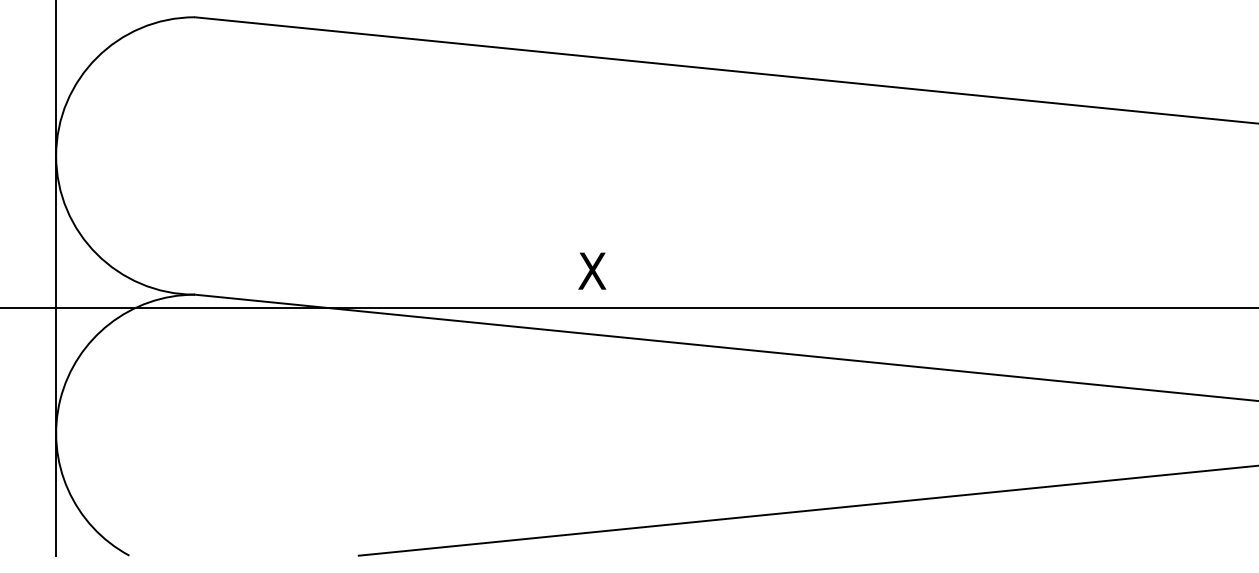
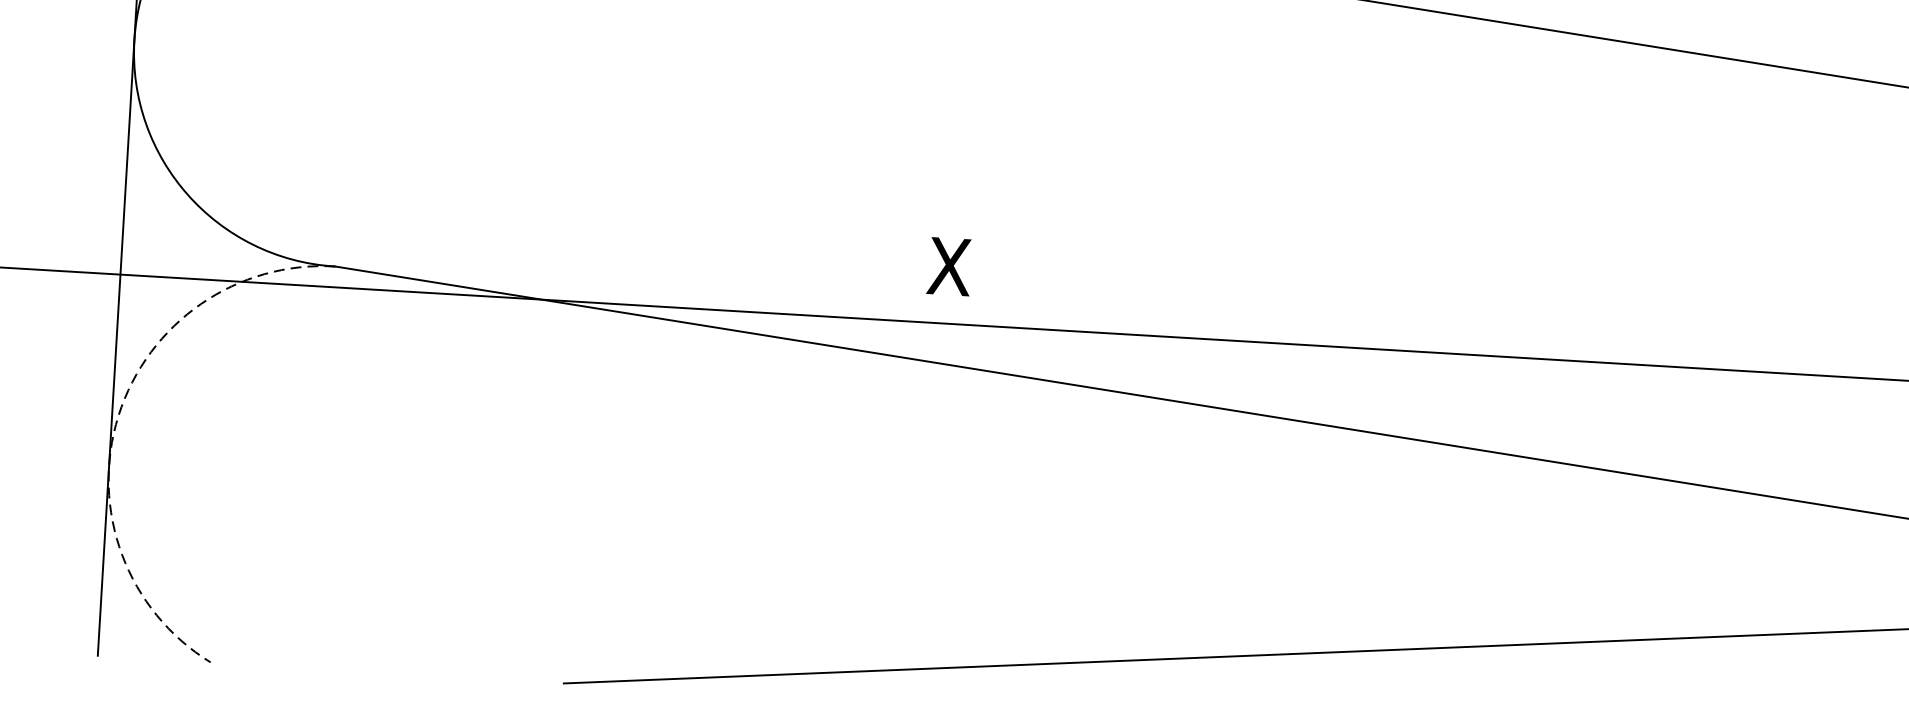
arc: (60, 399) -> (118, 415), solid -> dashed

